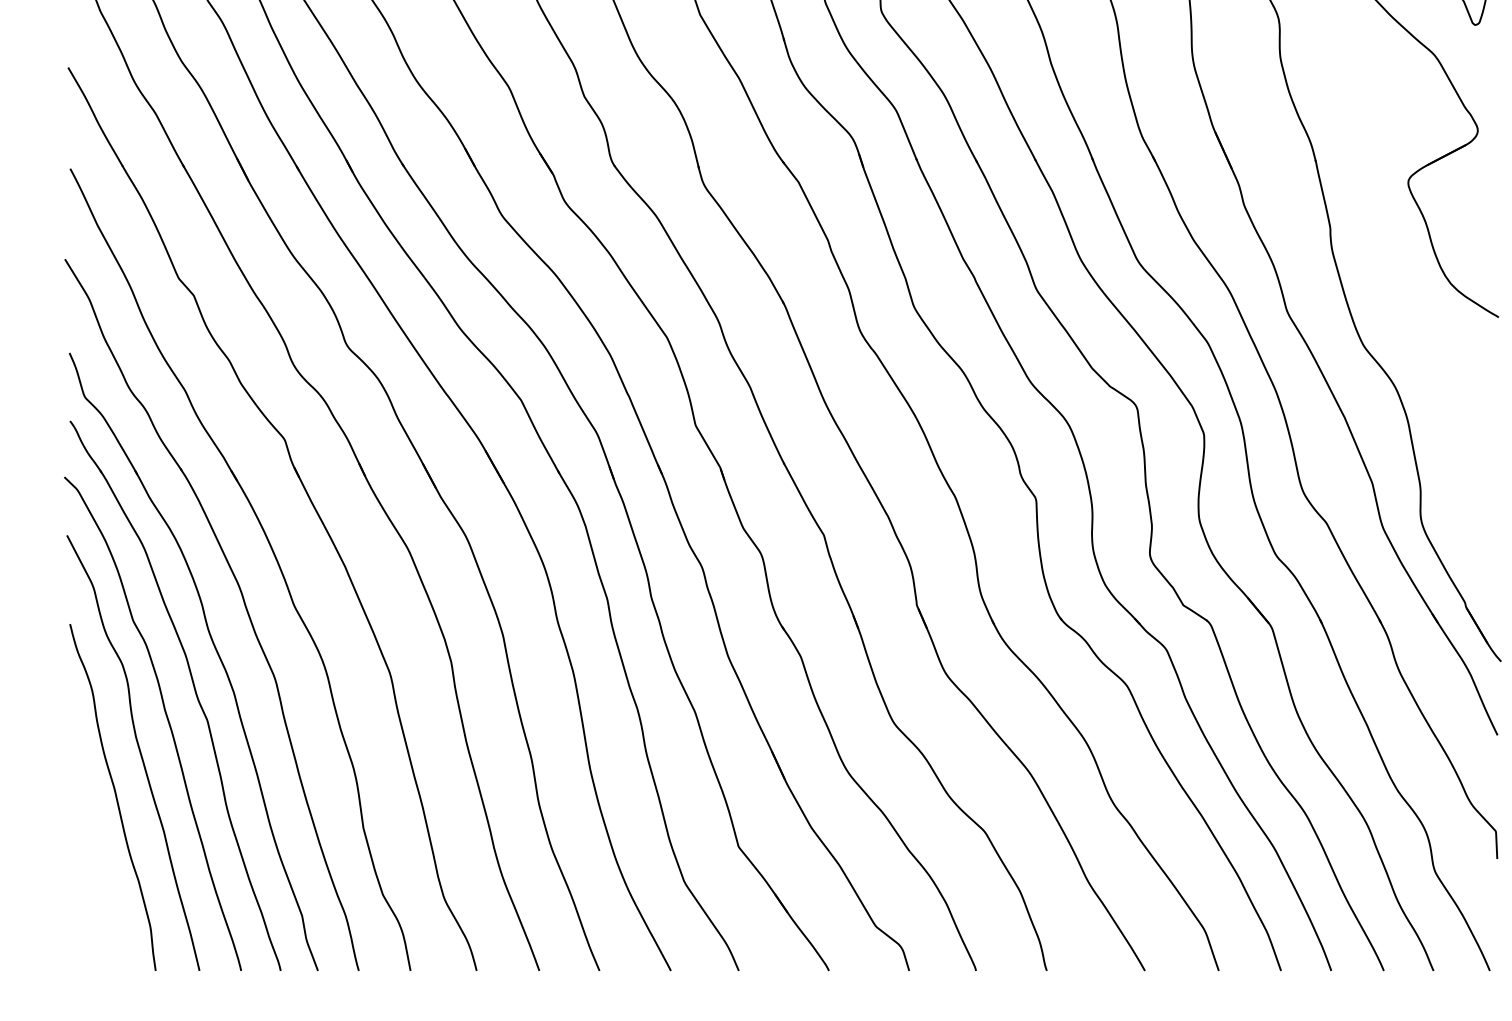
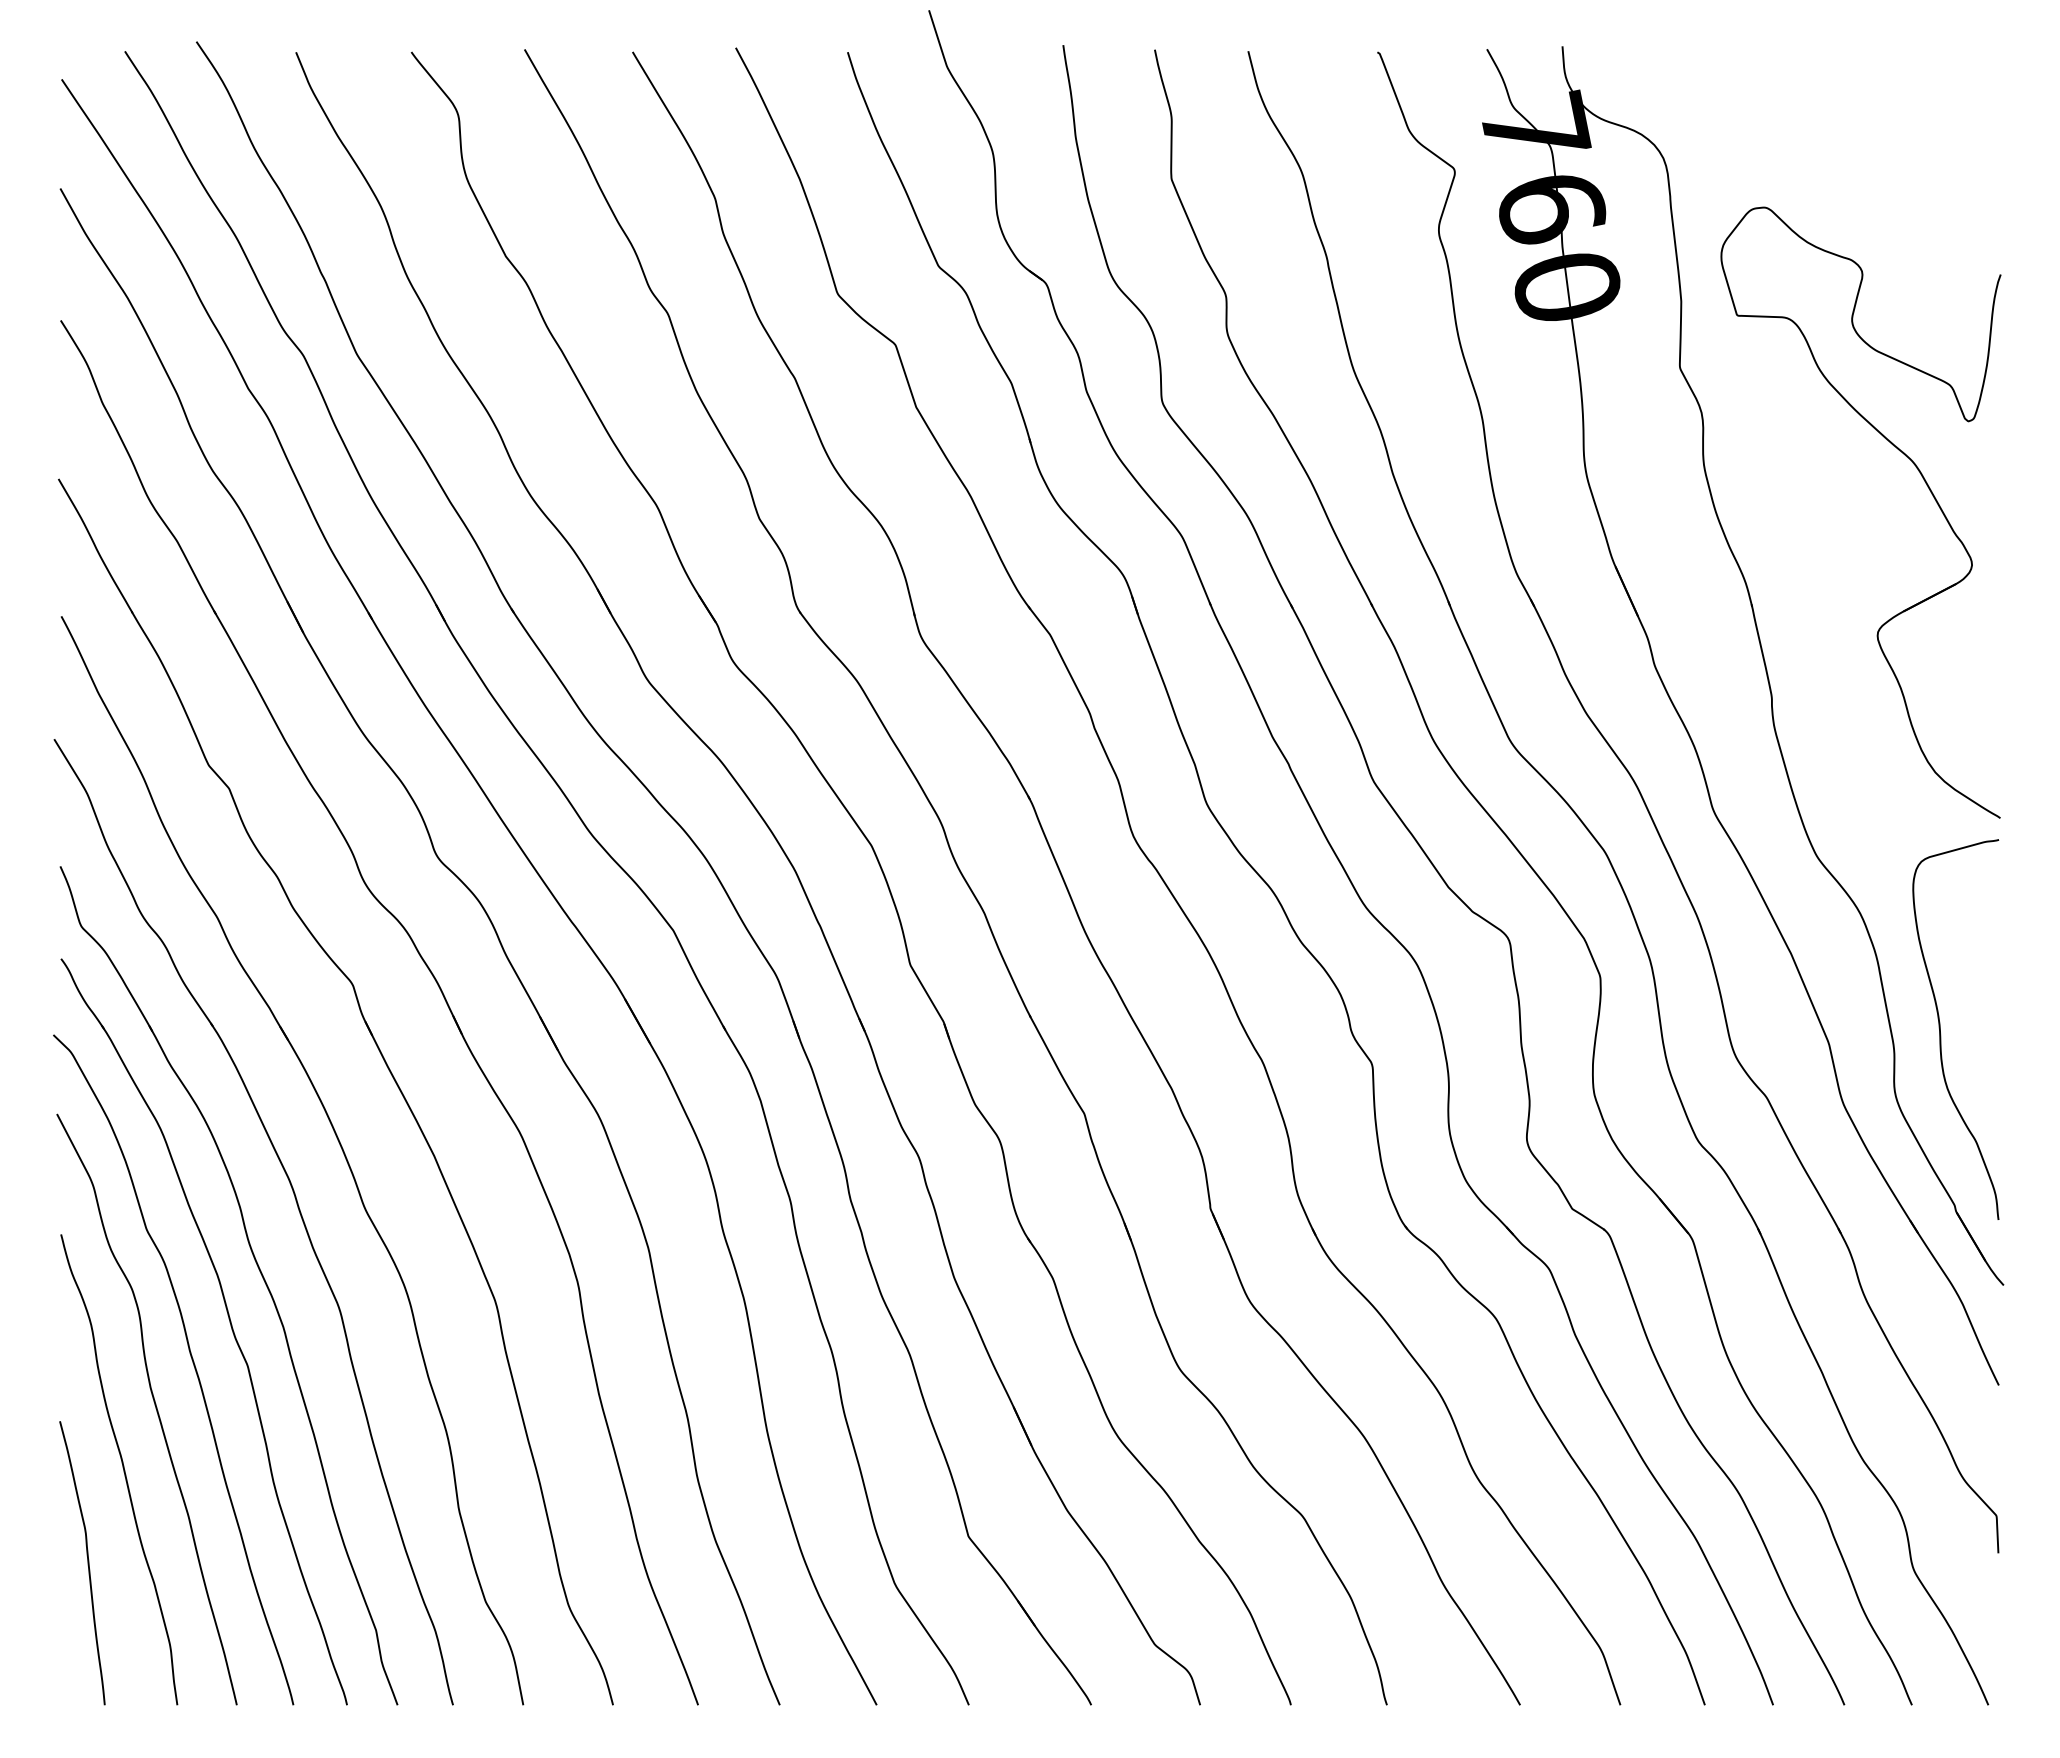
curve: (1455, 476) -> (1941, 1034), added
curve: (89, 866) -> (87, 1563), added

